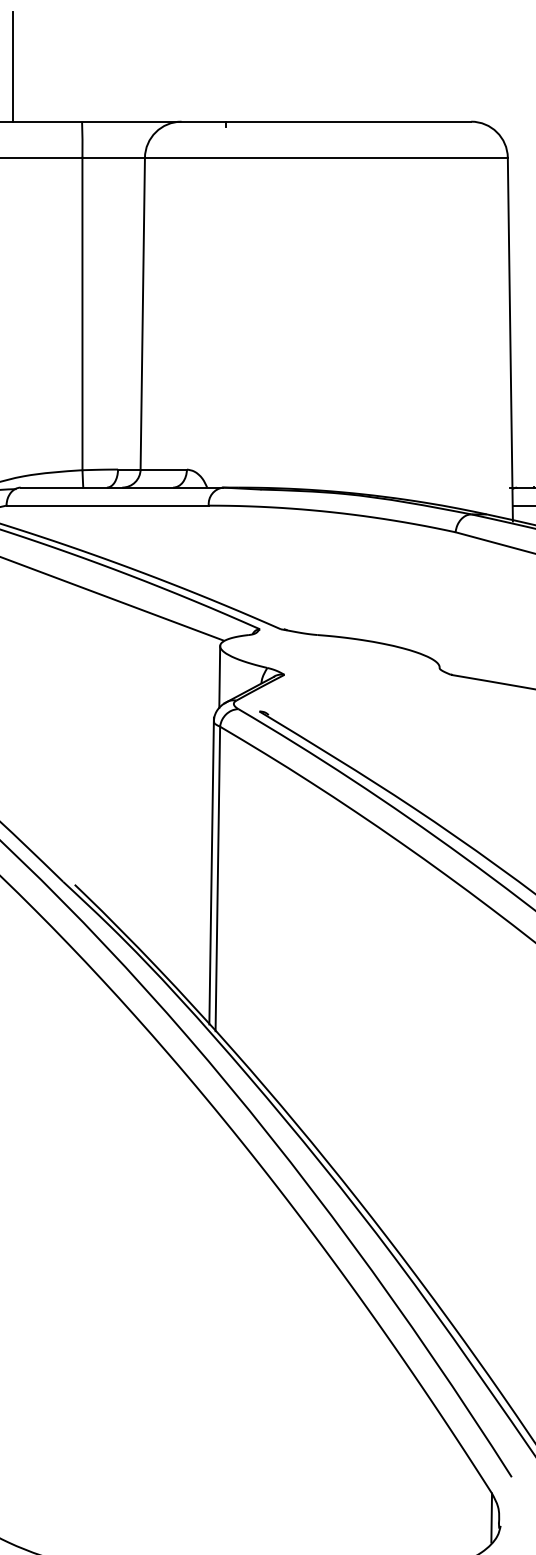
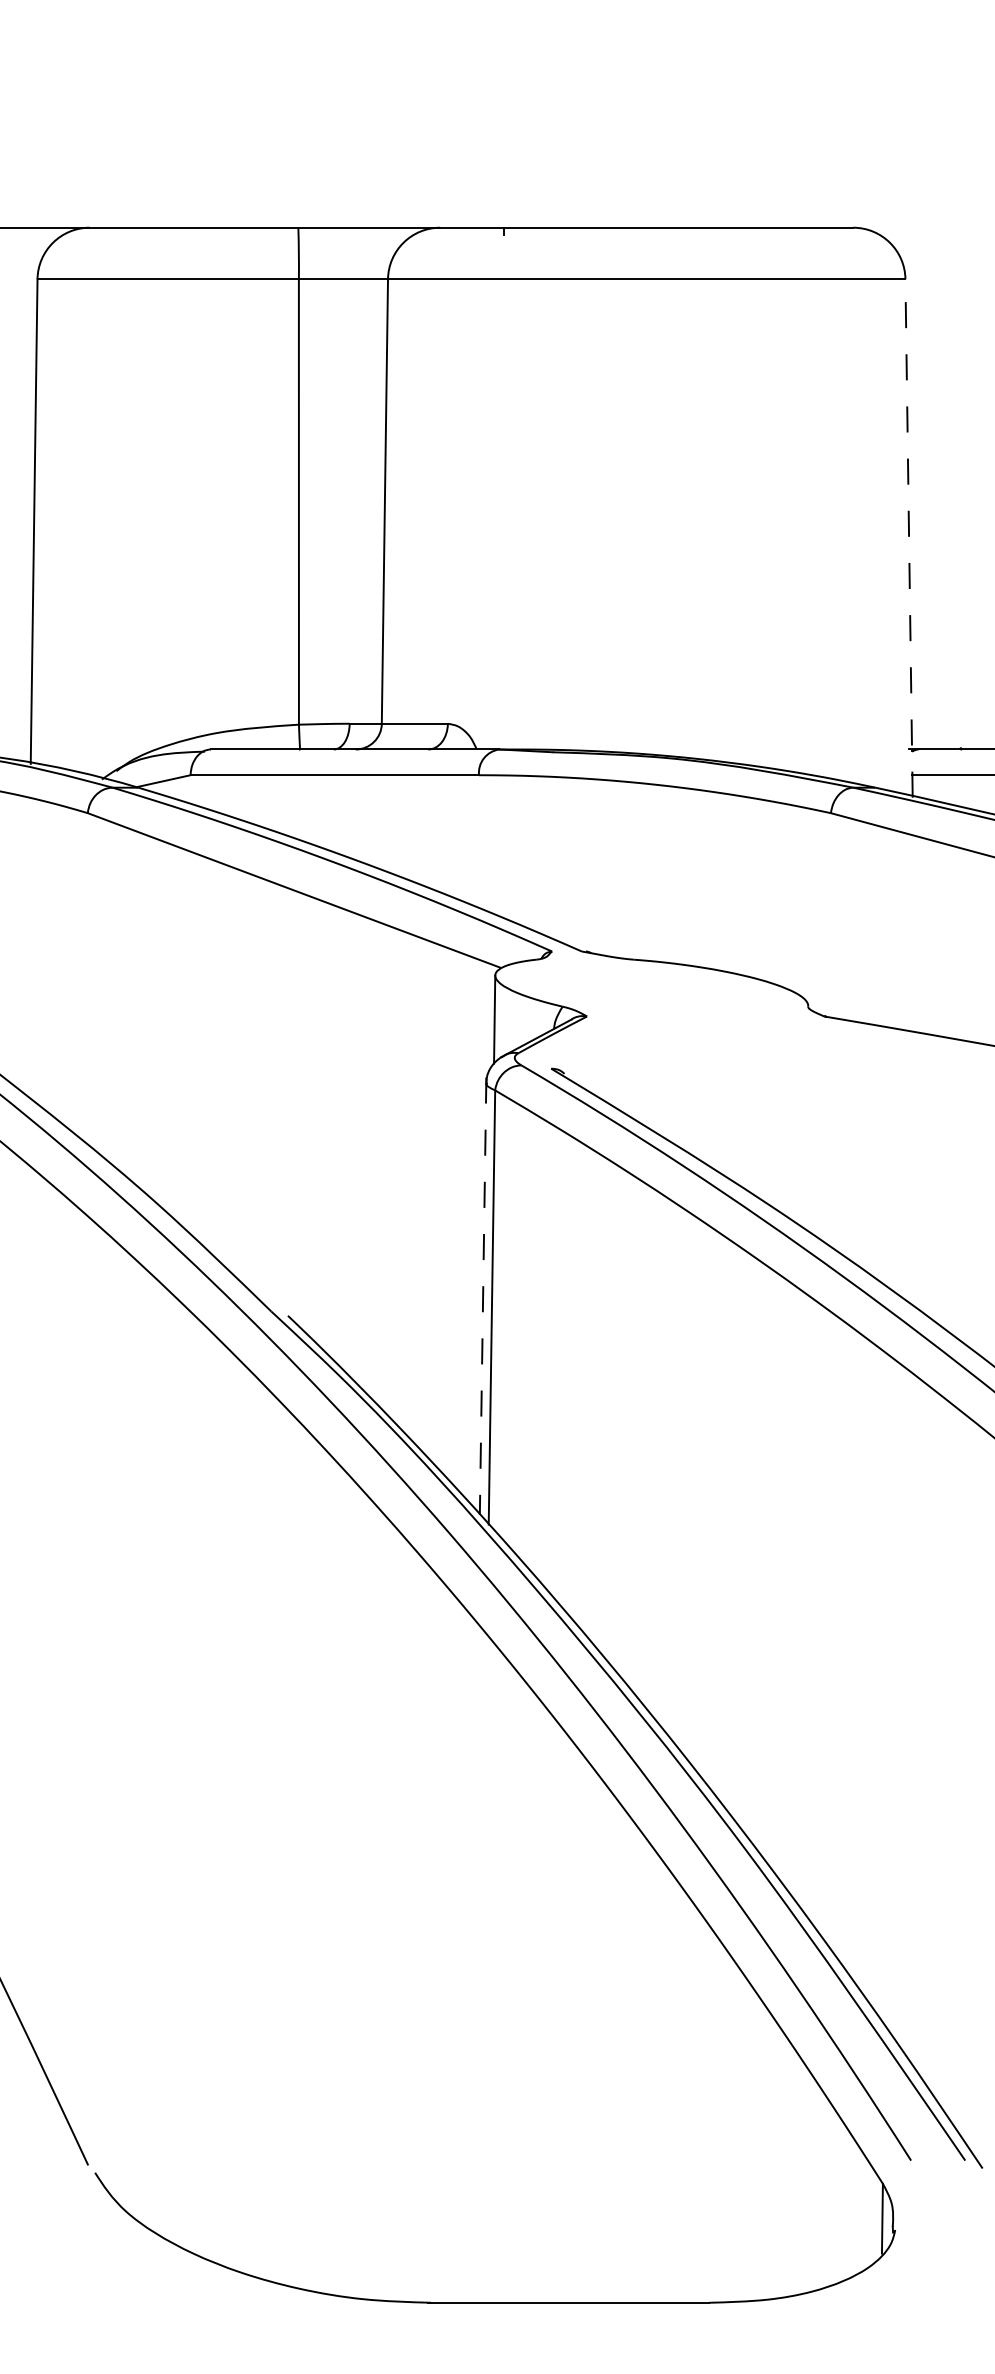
line: (12, 66) -> (199, 149), removed
line: (510, 338) -> (909, 537), solid -> dashed
line: (211, 871) -> (483, 1296), solid -> dashed

